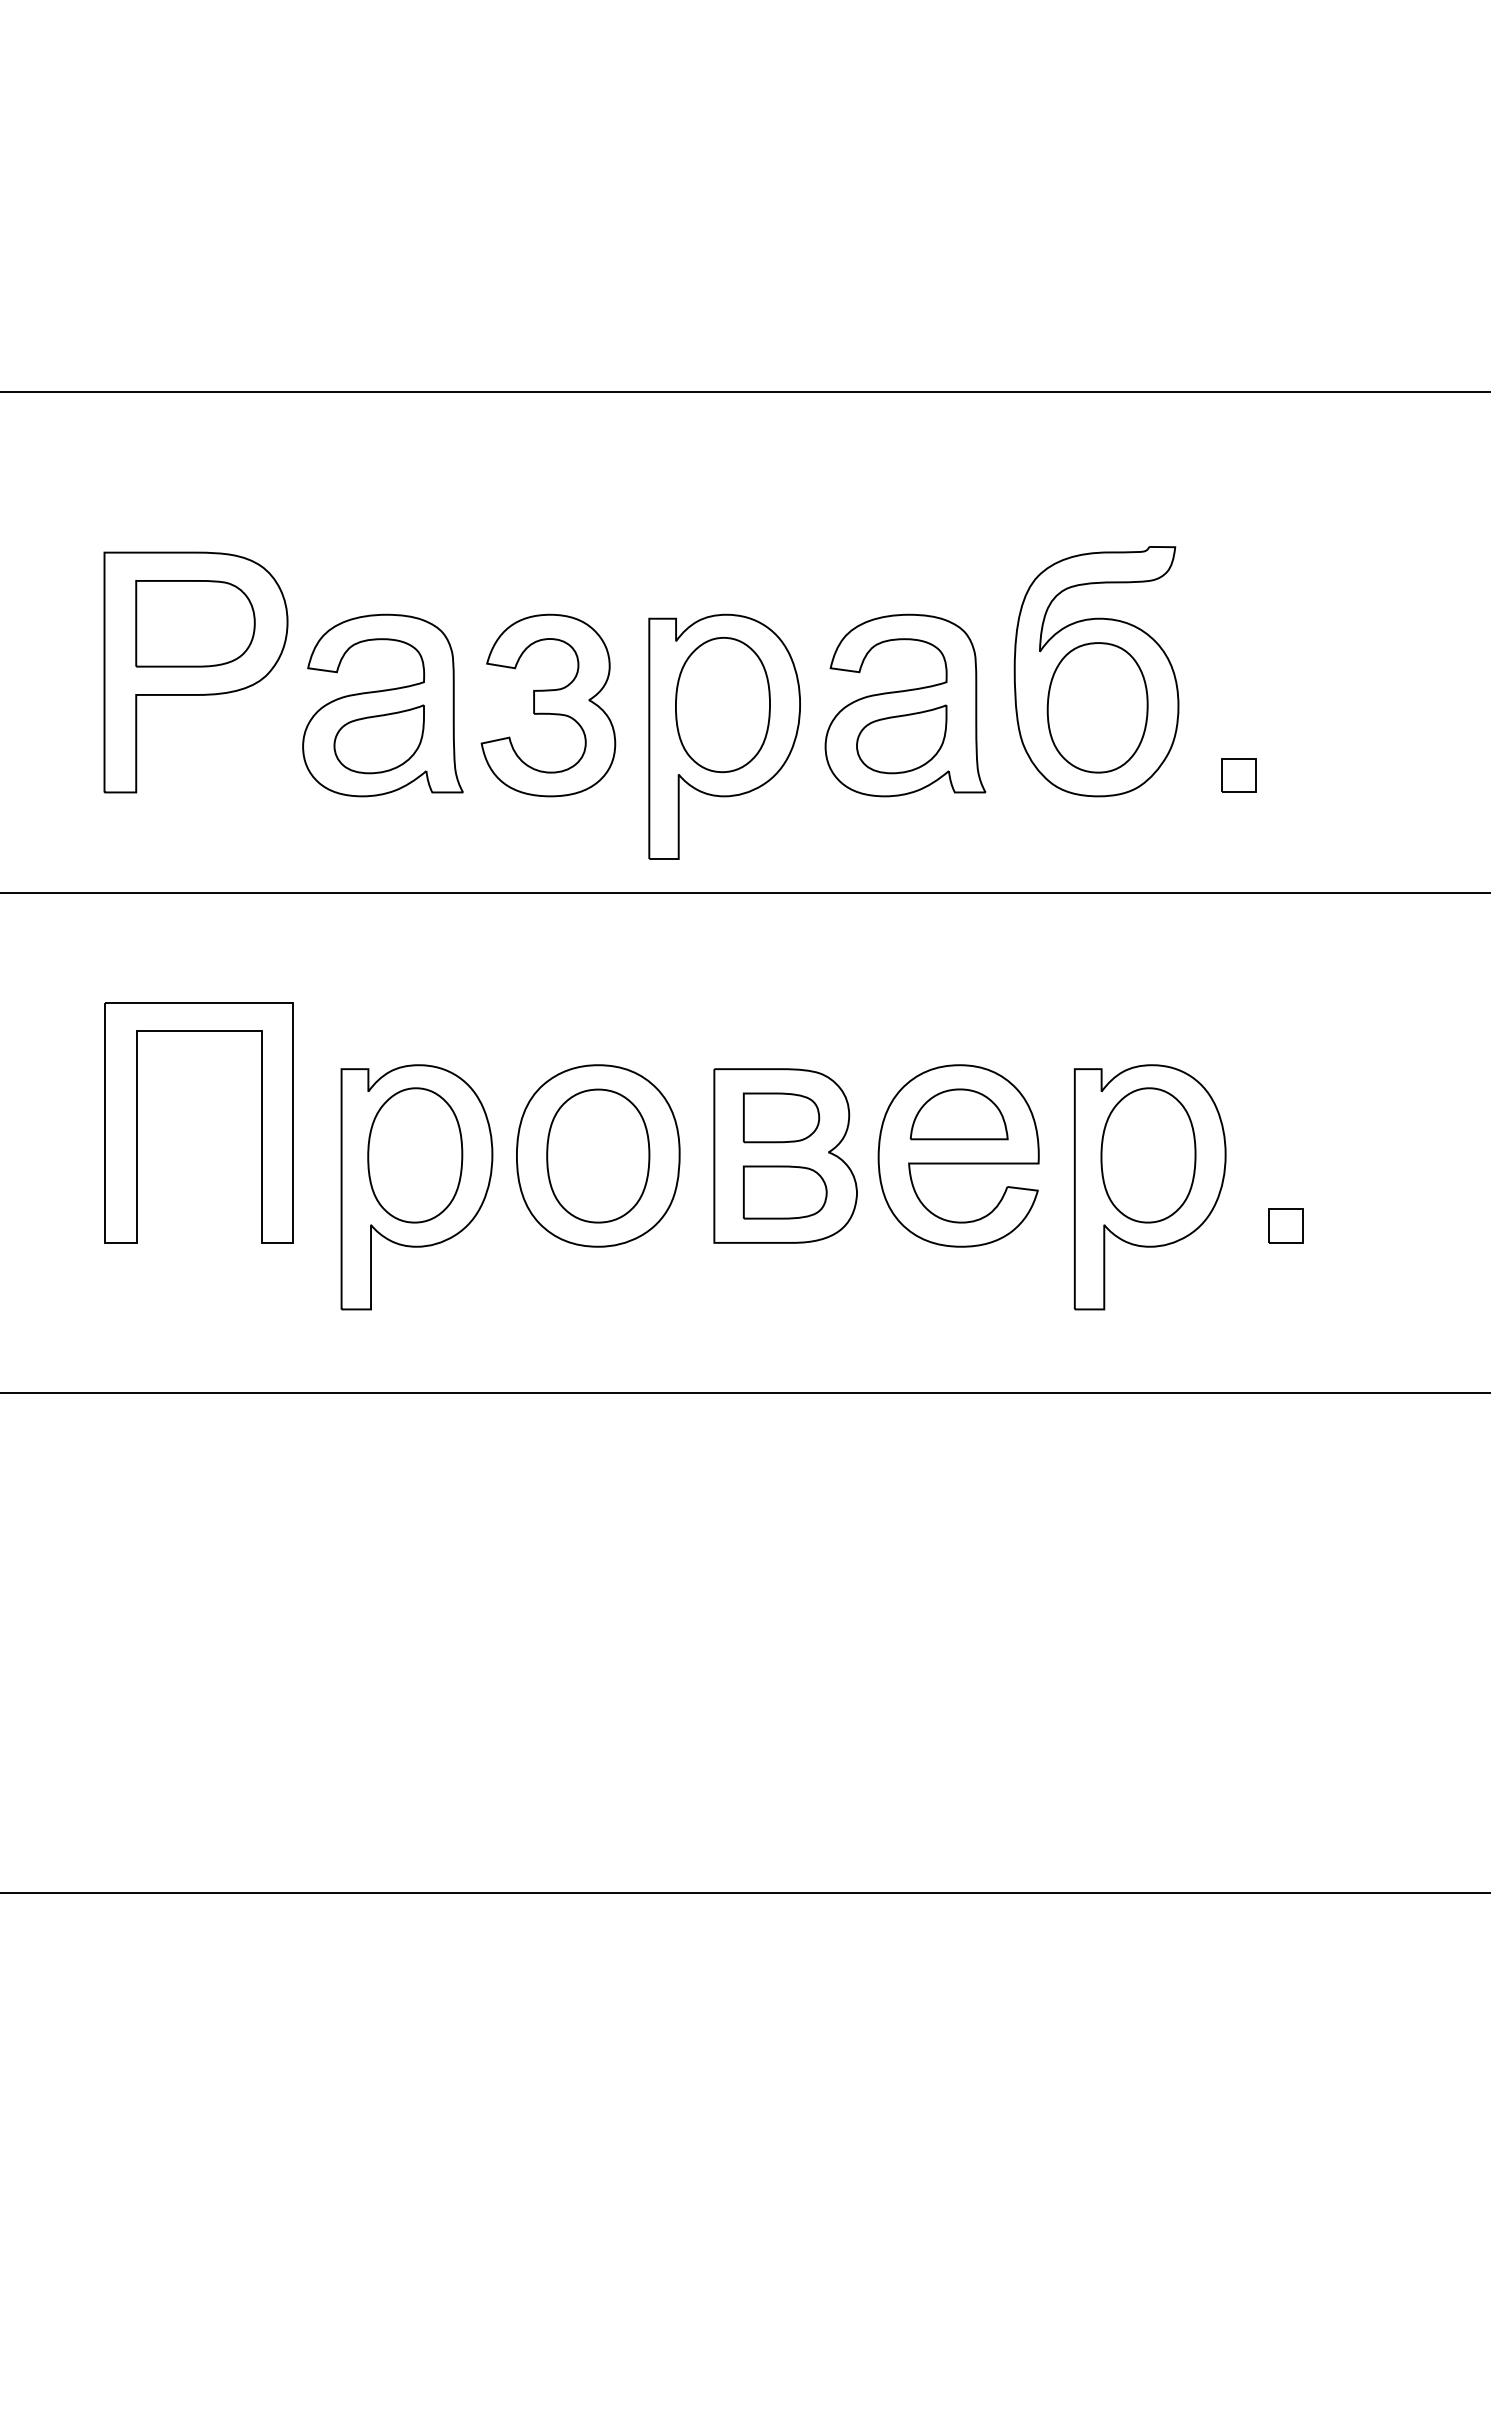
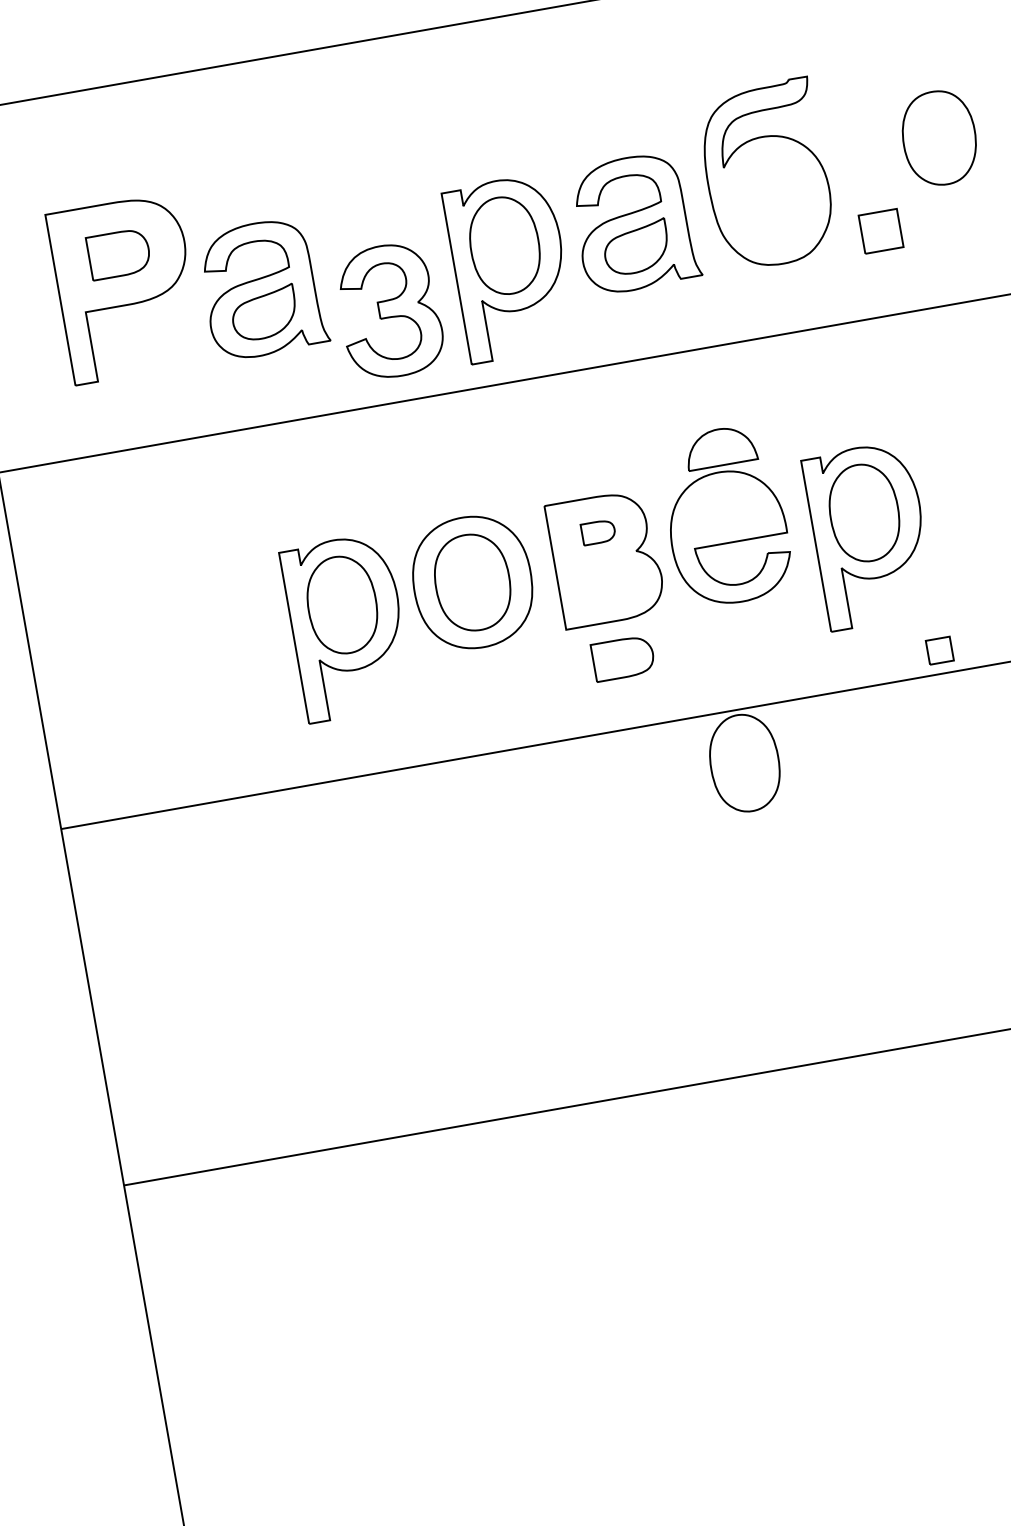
part: (195, 623) -> (119, 253), size x0.7
part: (548, 705) -> (389, 311), moved
part: (1097, 707) -> (939, 137), moved
part: (1238, 775) -> (880, 231), size x1.6
part: (958, 1114) -> (719, 447), moved
part: (781, 1117) -> (598, 532), size x0.6
part: (137, 1122) -> (140, 616), removed
part: (785, 1192) -> (623, 658), moved
part: (1285, 1225) -> (939, 650), moved
part: (925, 1467) -> (744, 763), added

